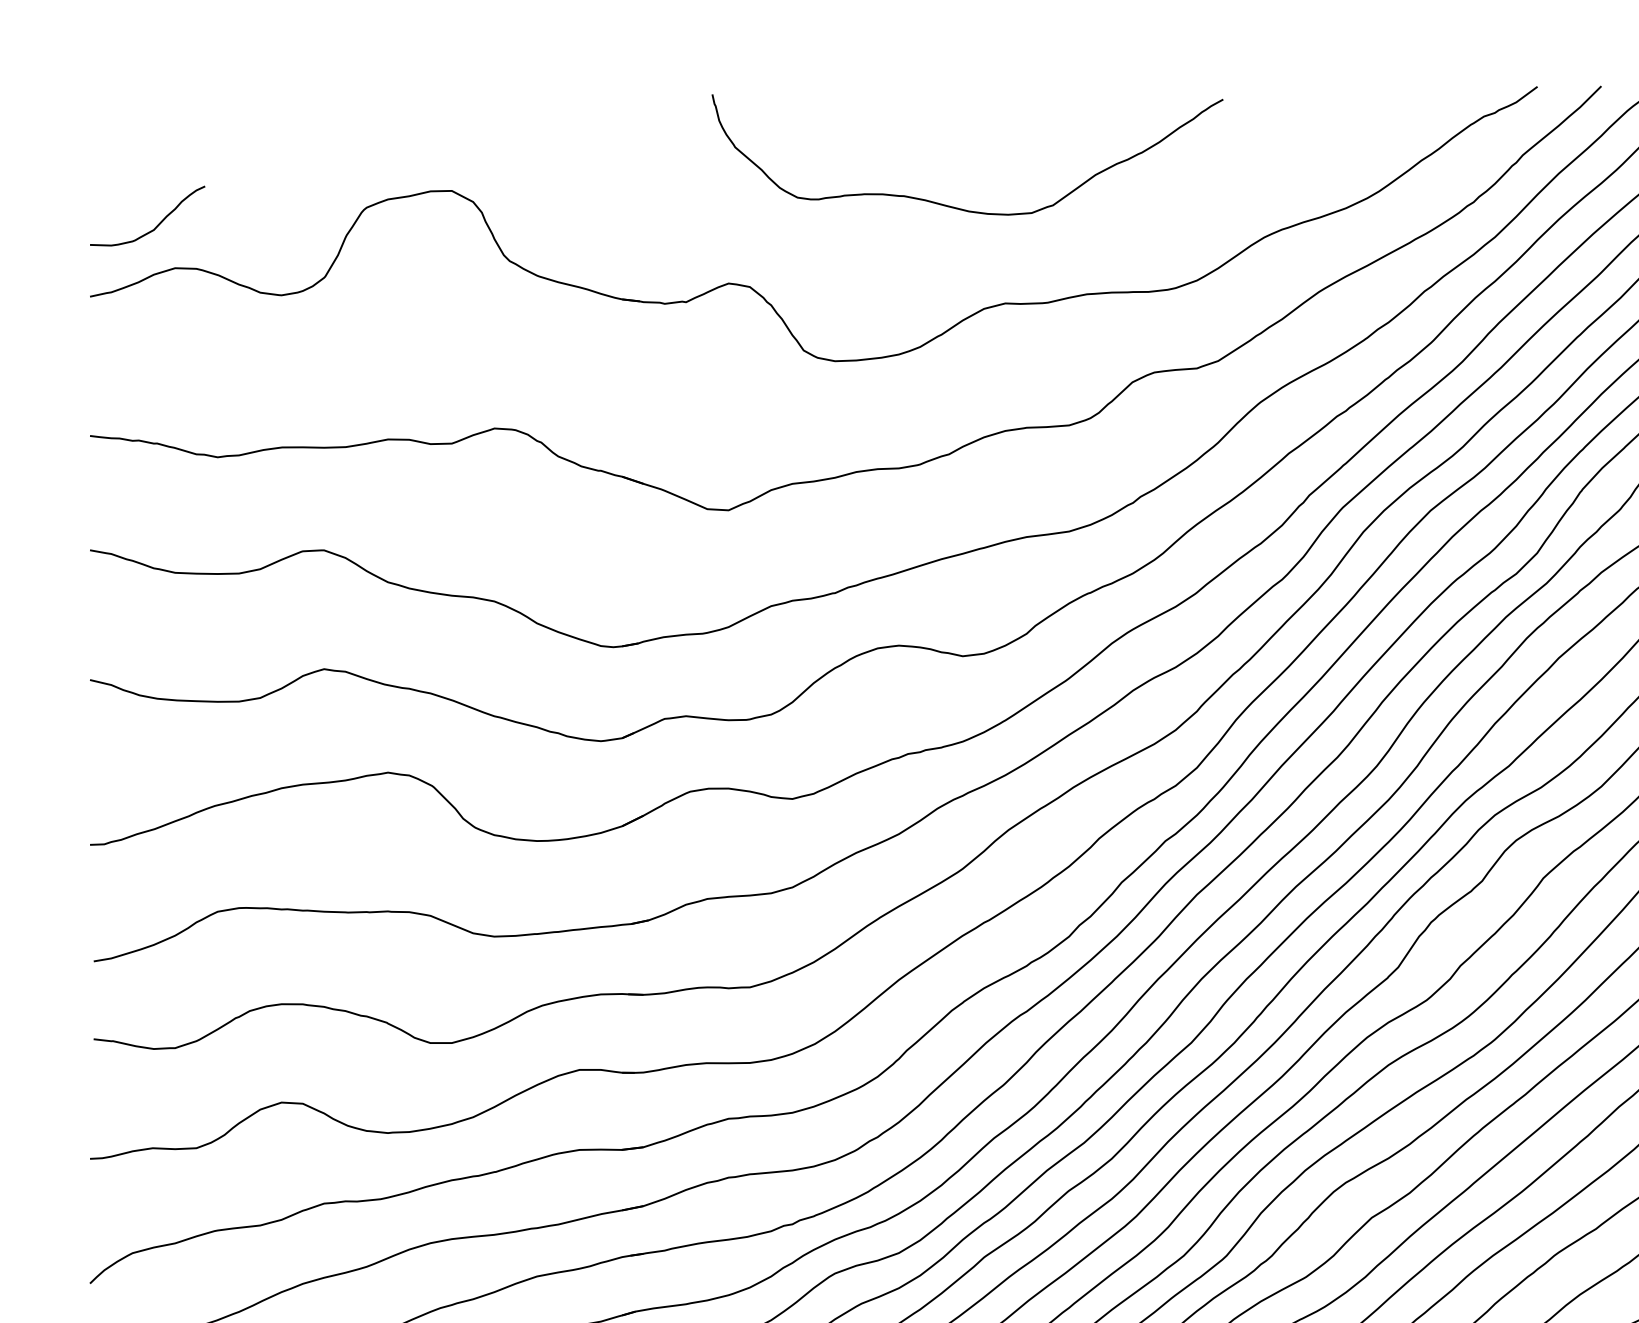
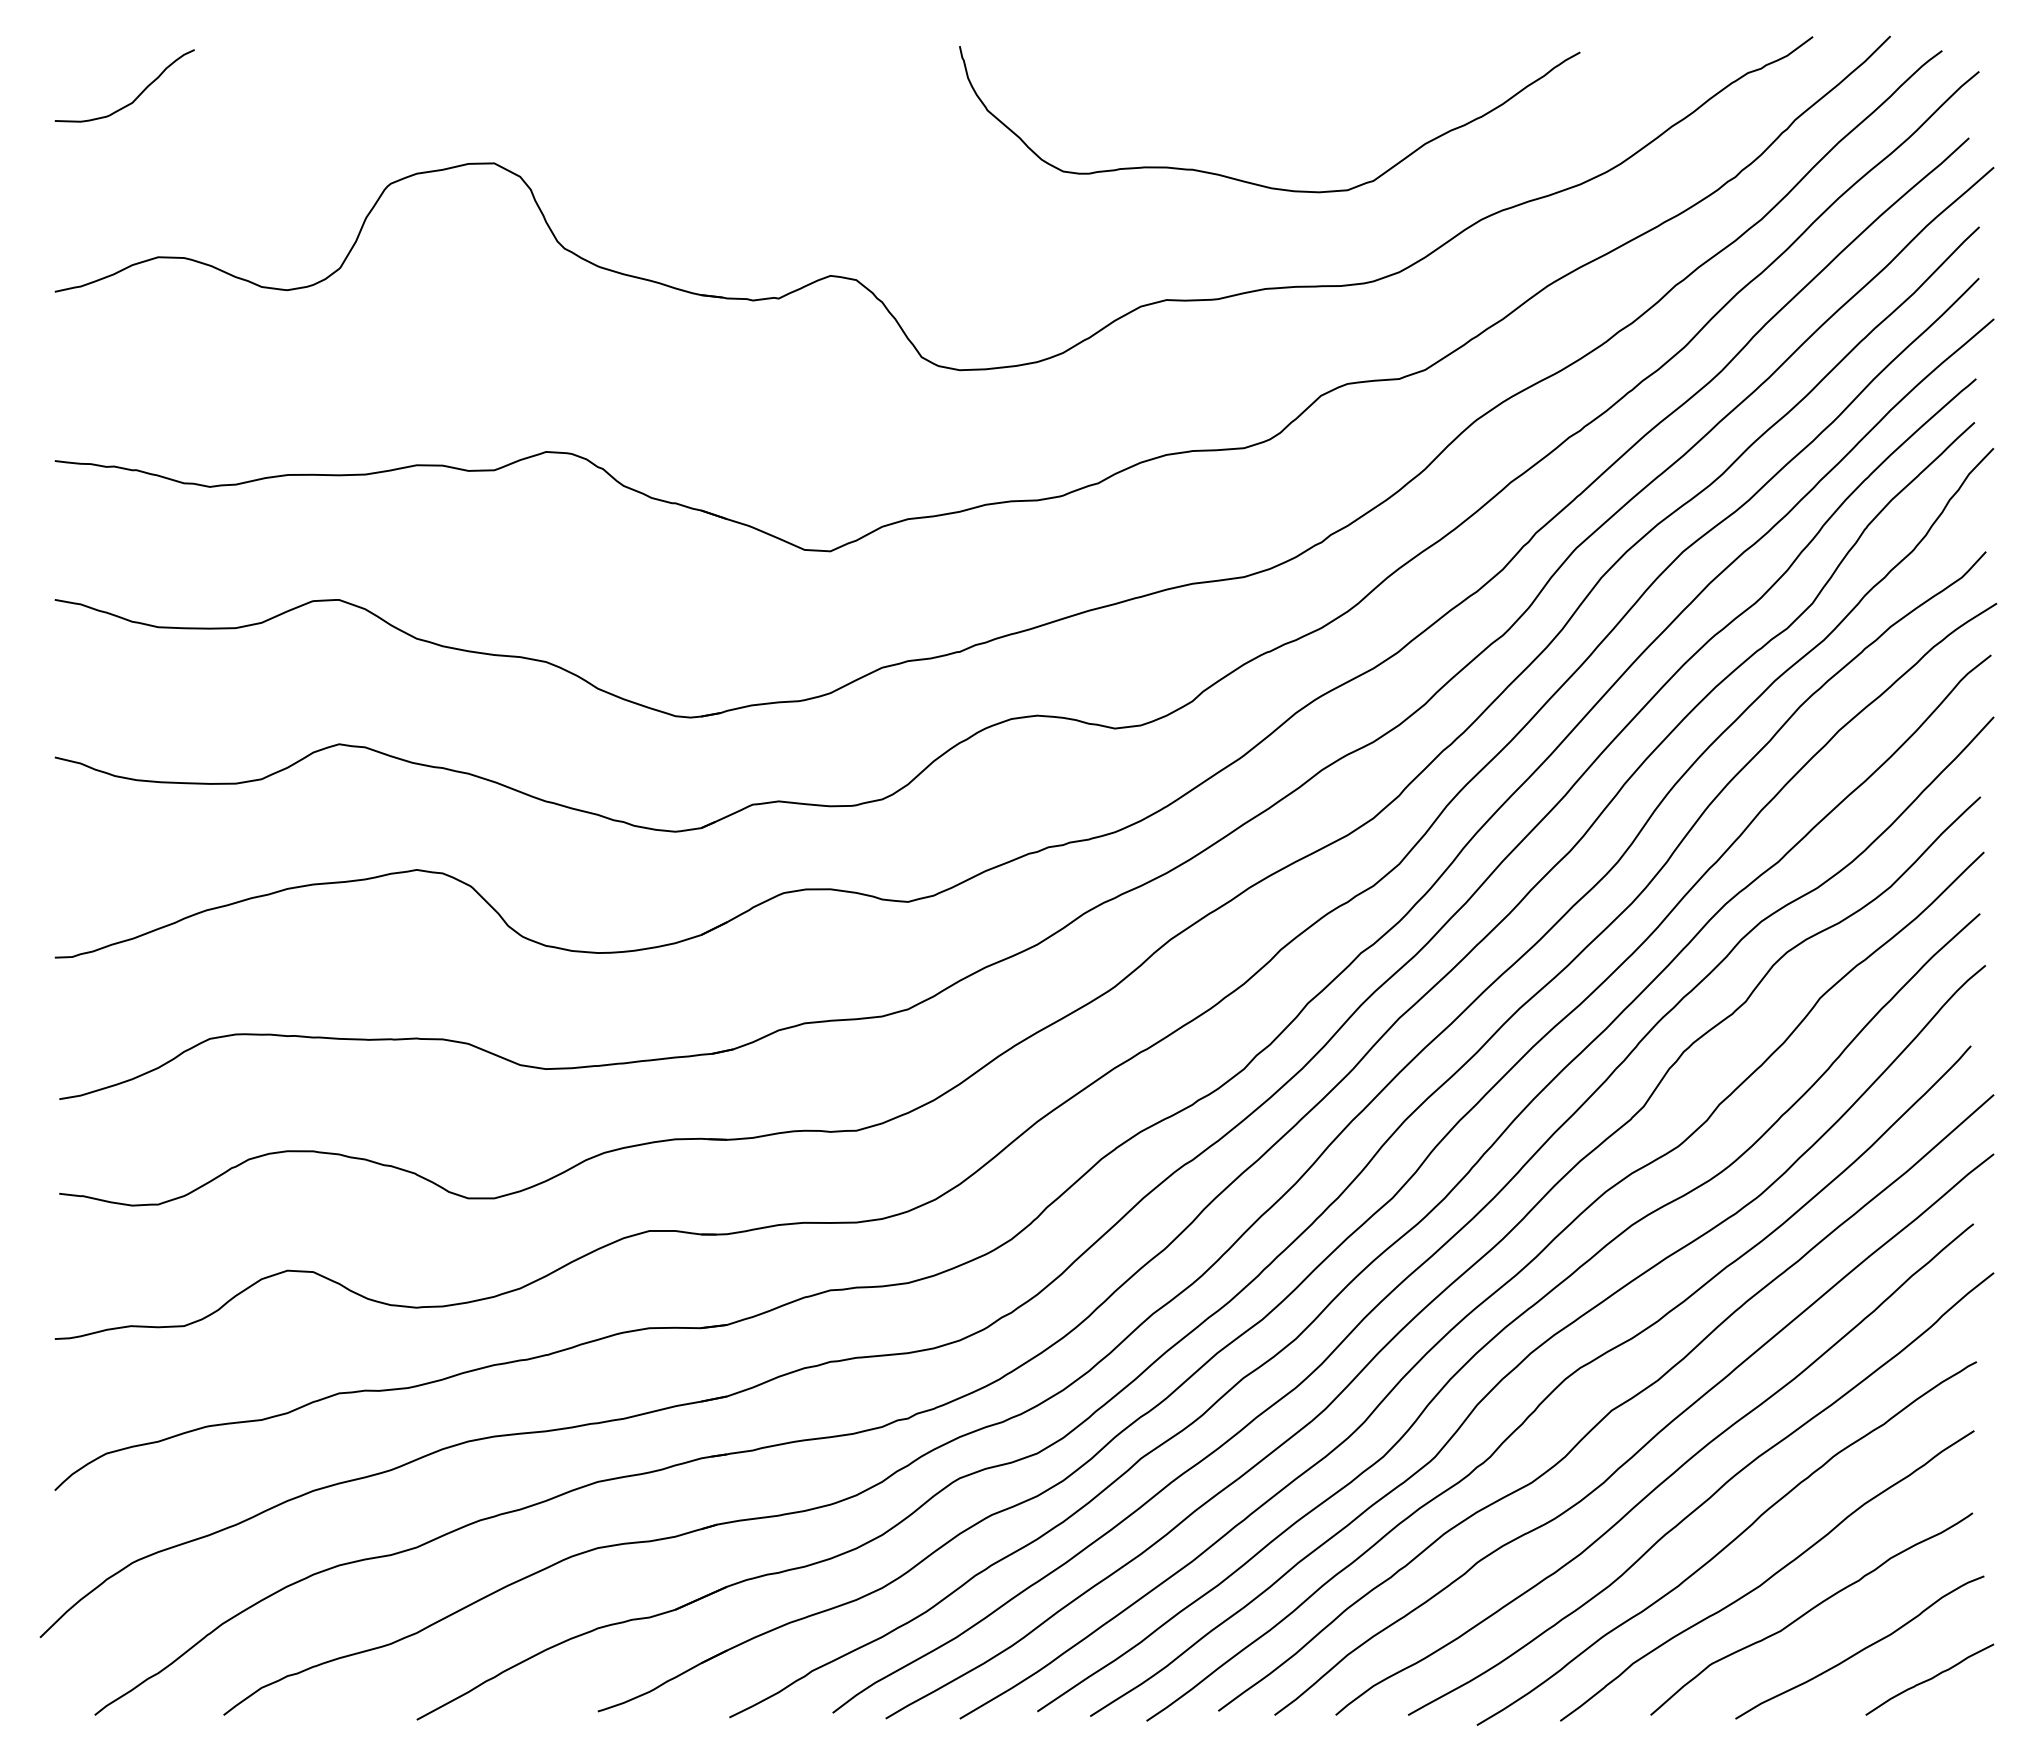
curve: (953, 206) -> (1252, 182), moved
curve: (157, 225) -> (136, 97), moved

